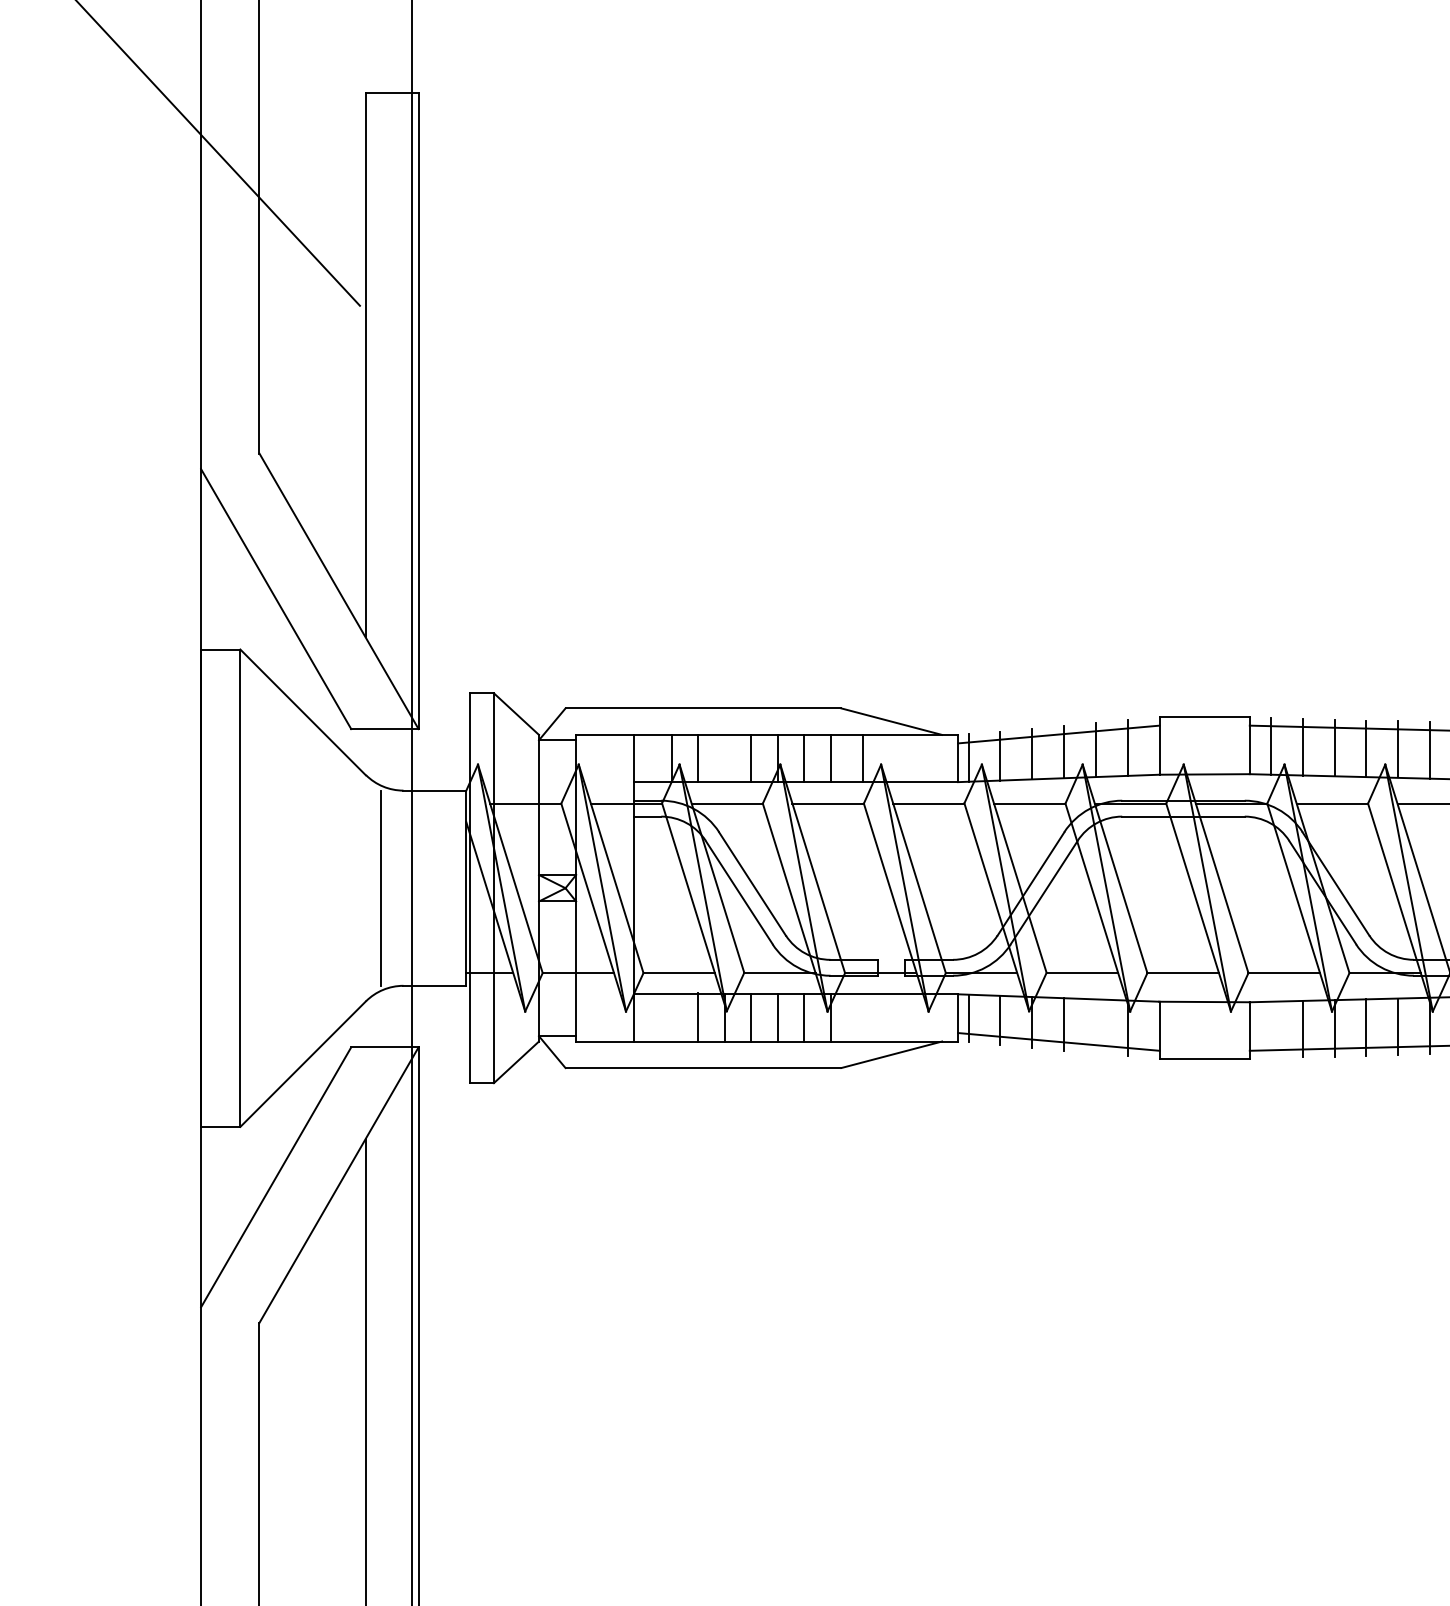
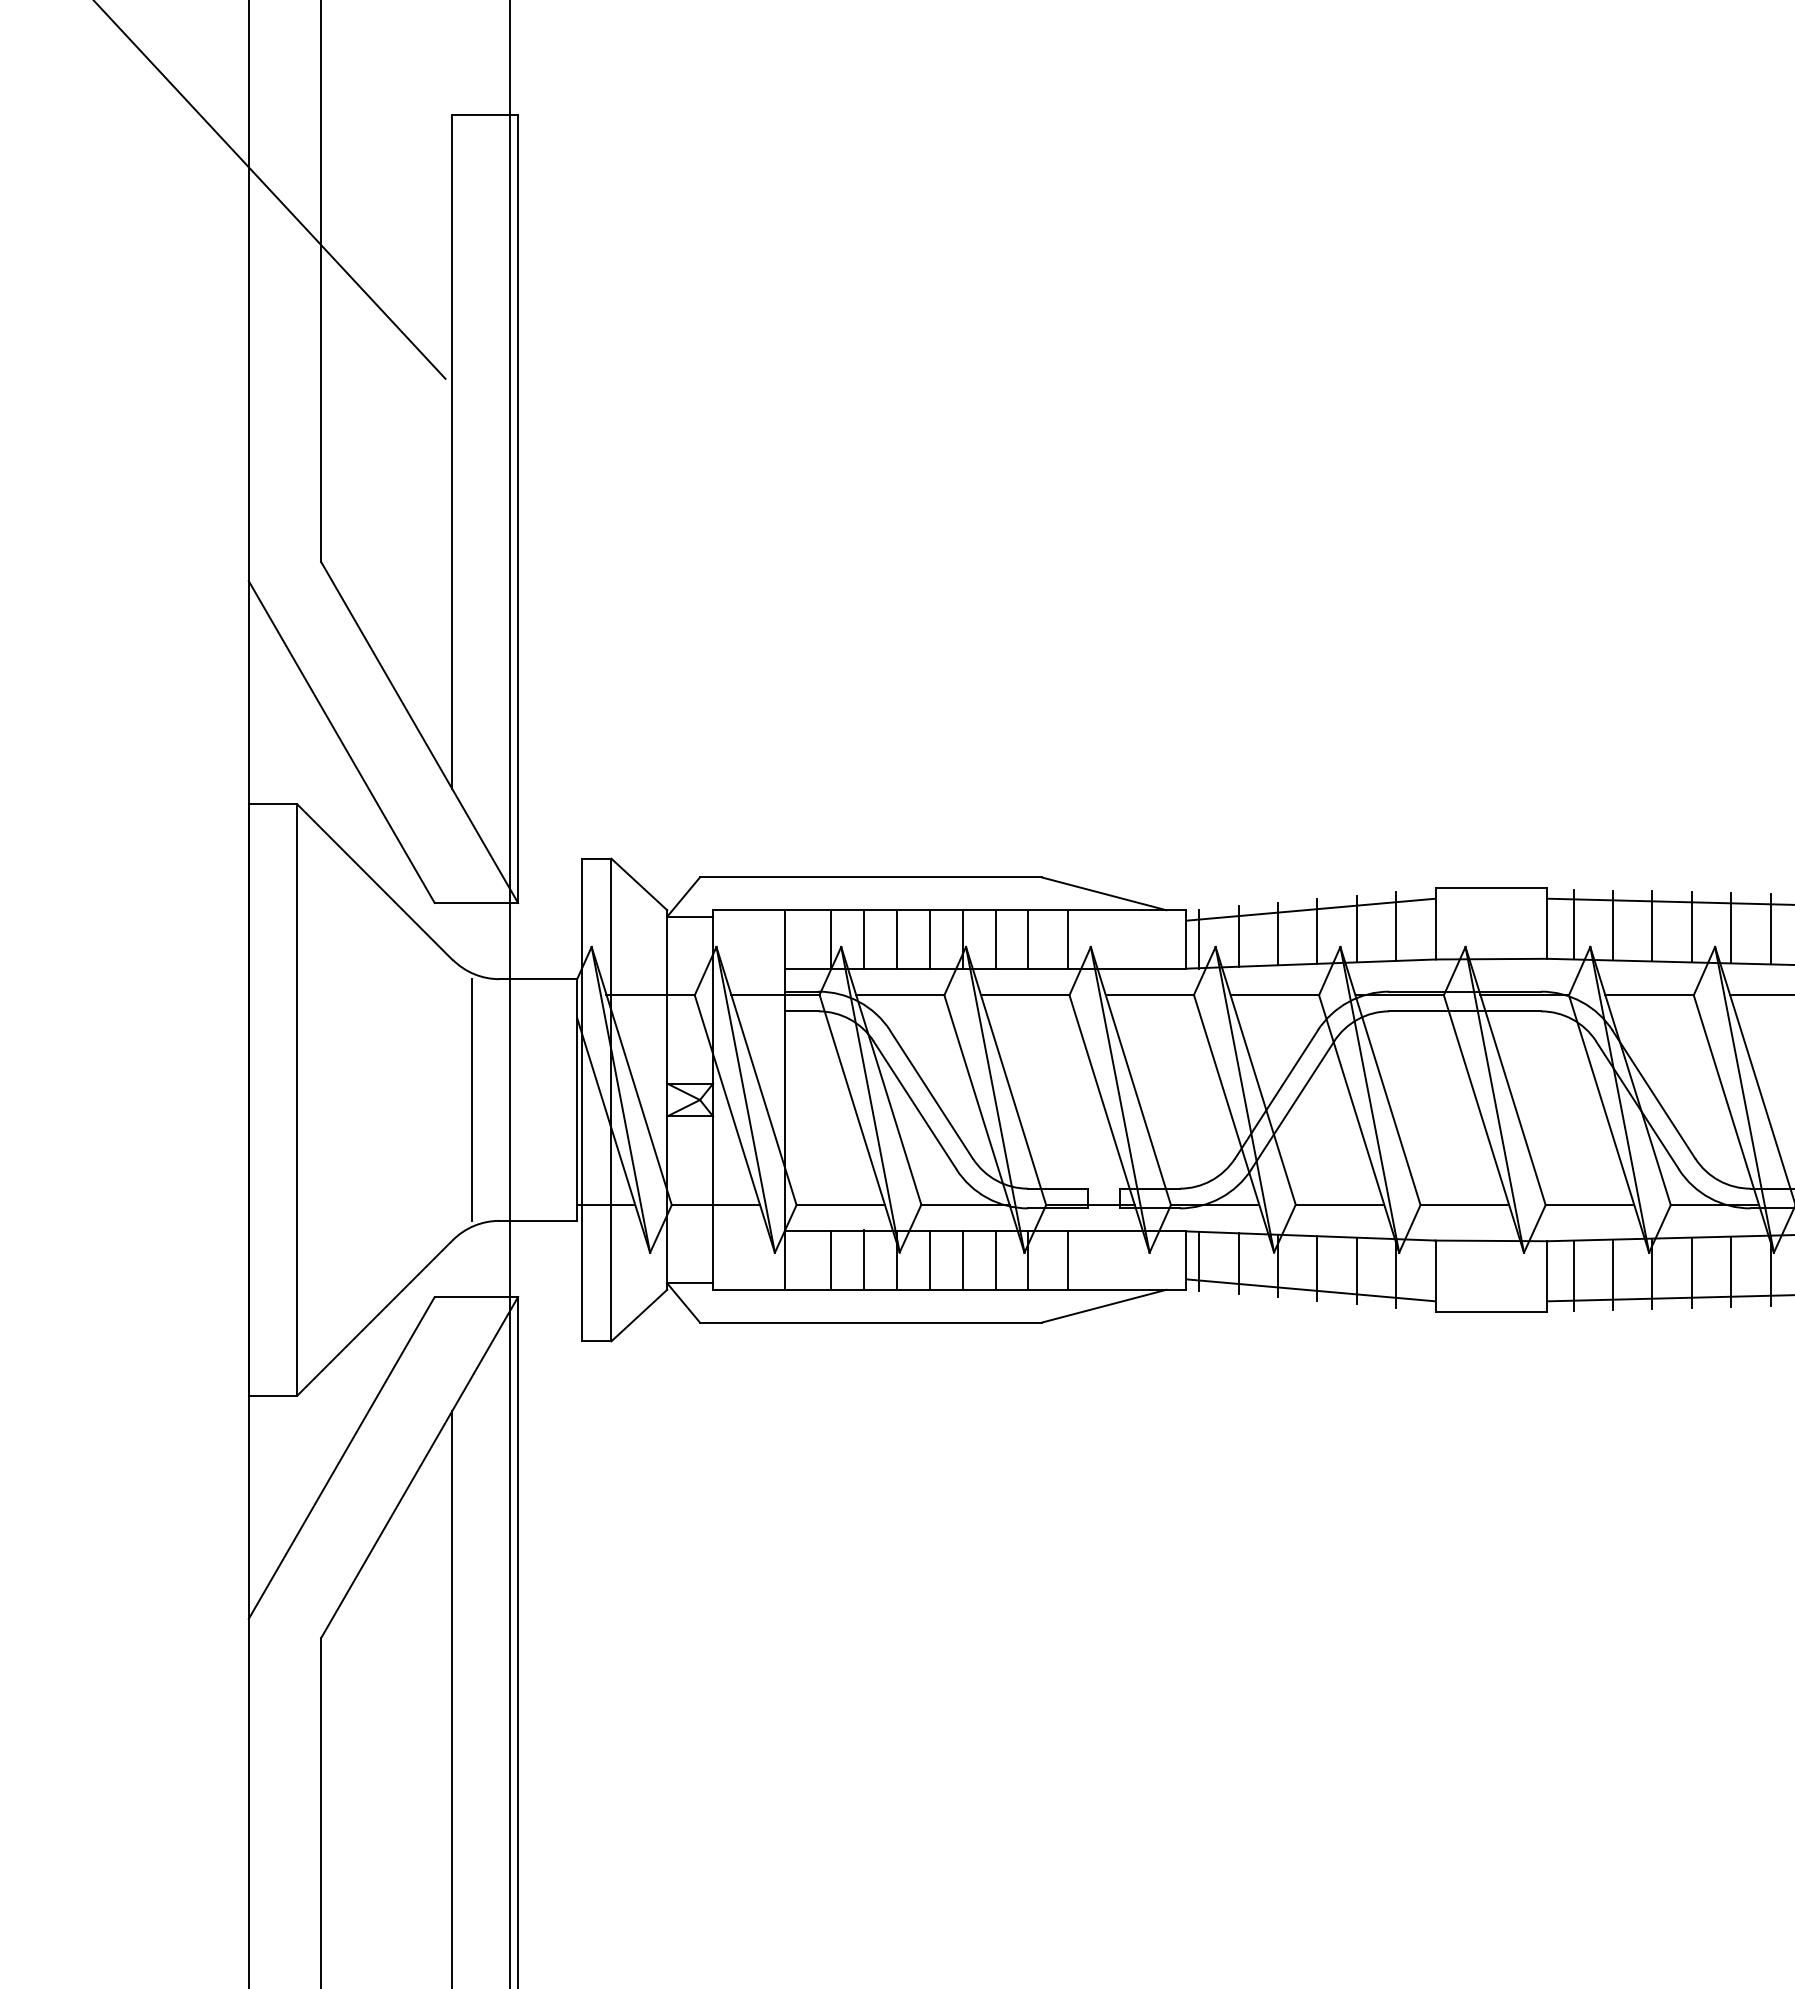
line: (725, 758) -> (897, 939), added
line: (671, 1017) -> (831, 1260), added
line: (862, 1017) -> (1067, 1260), added
line: (1095, 1025) -> (1356, 1270), added
line: (1270, 1029) -> (1573, 1275), added

